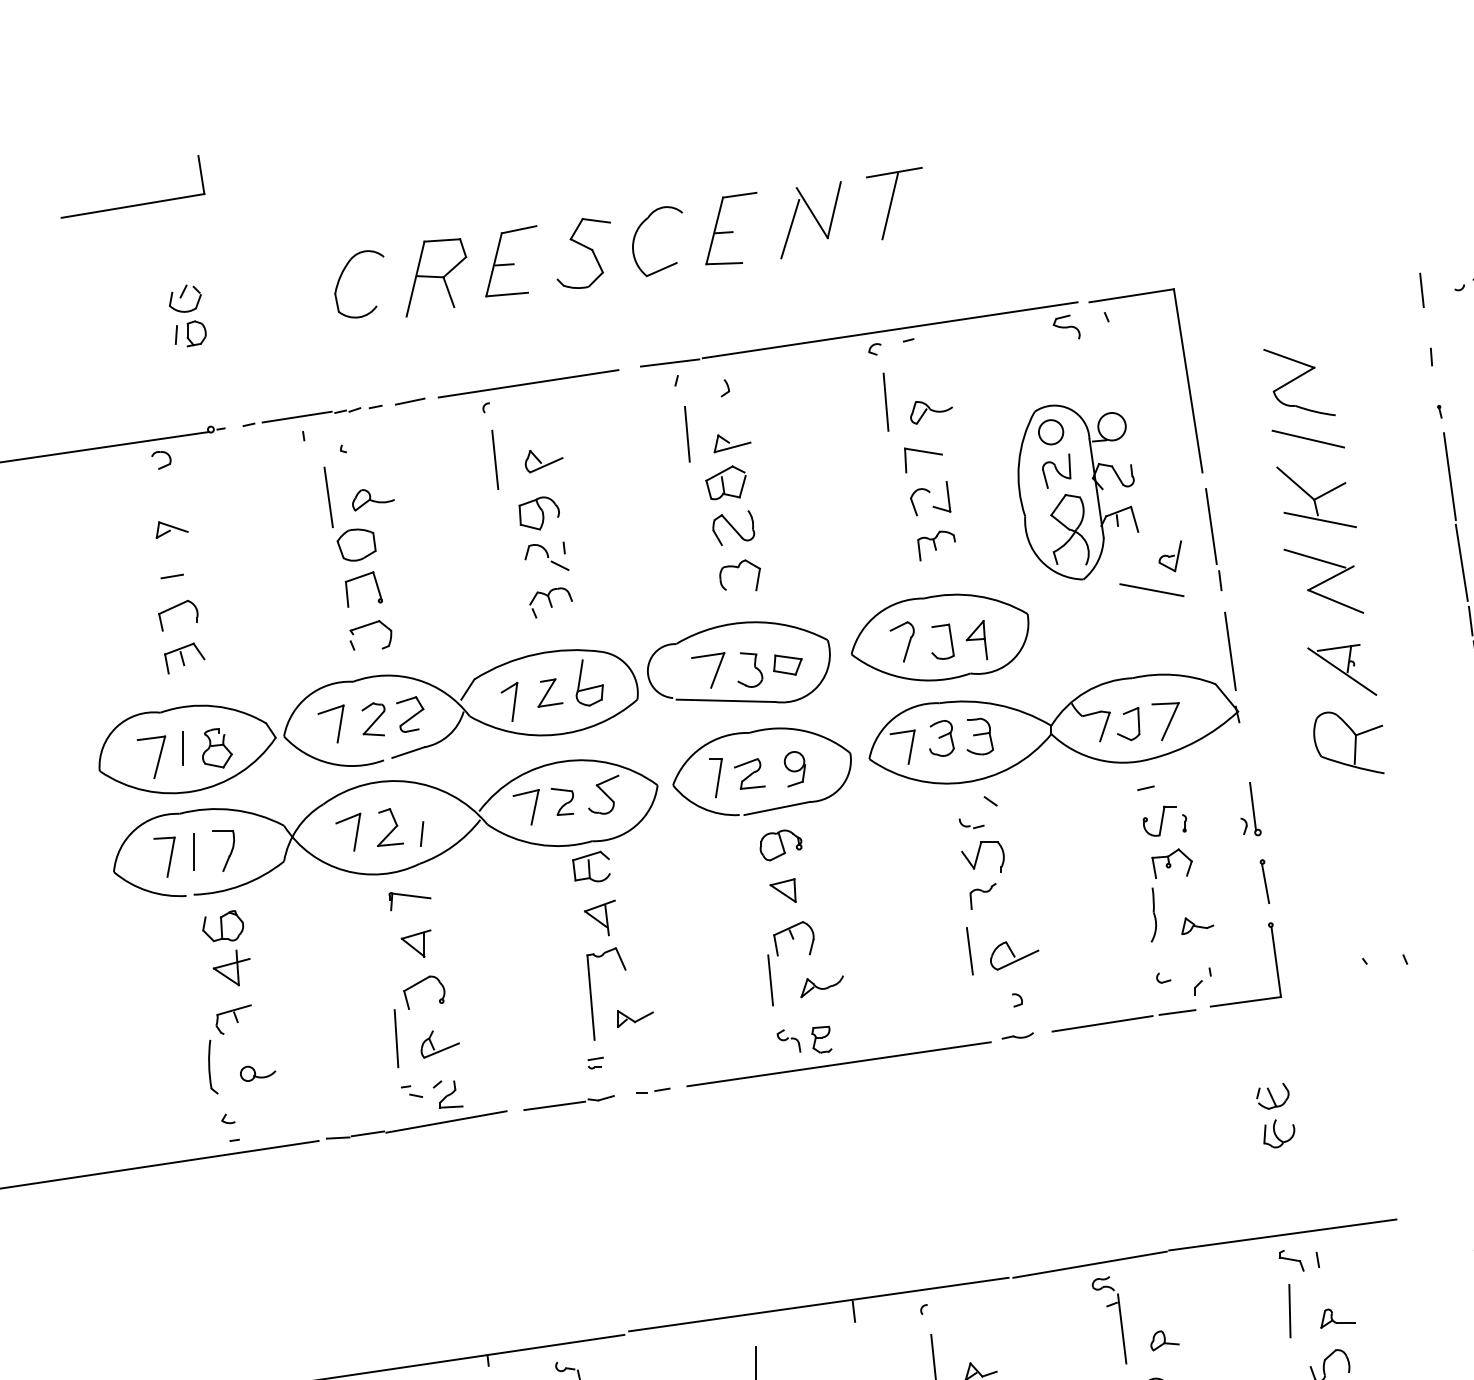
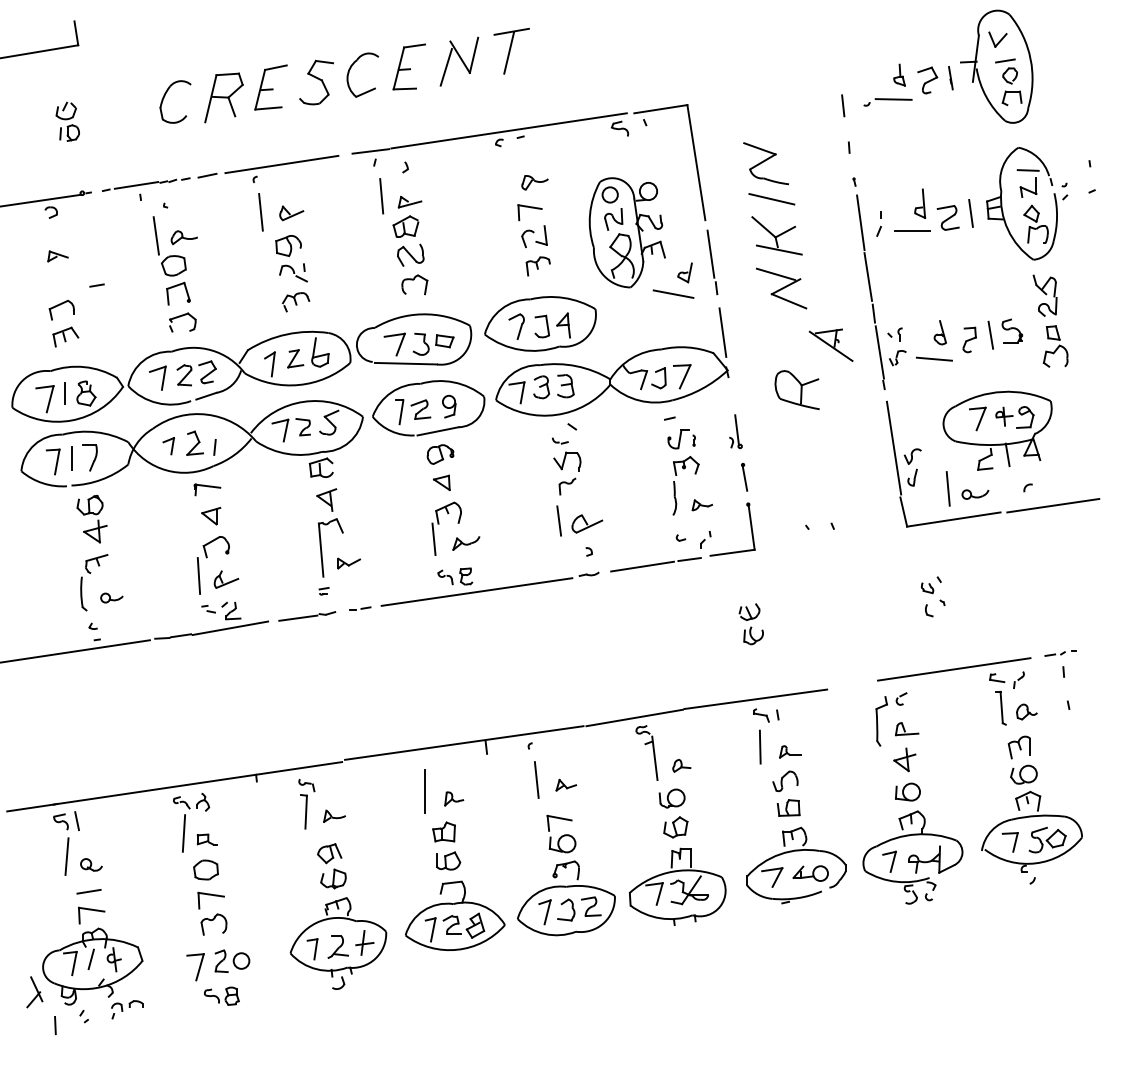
line: (886, 402) -> (506, 176), removed
line: (171, 576) -> (96, 285), moved
part: (1341, 668) -> (830, 344), moved
part: (348, 831) -> (168, 445), size x0.7

